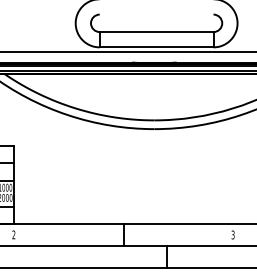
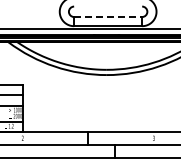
line: (157, 32) -> (108, 17), solid -> dashed

